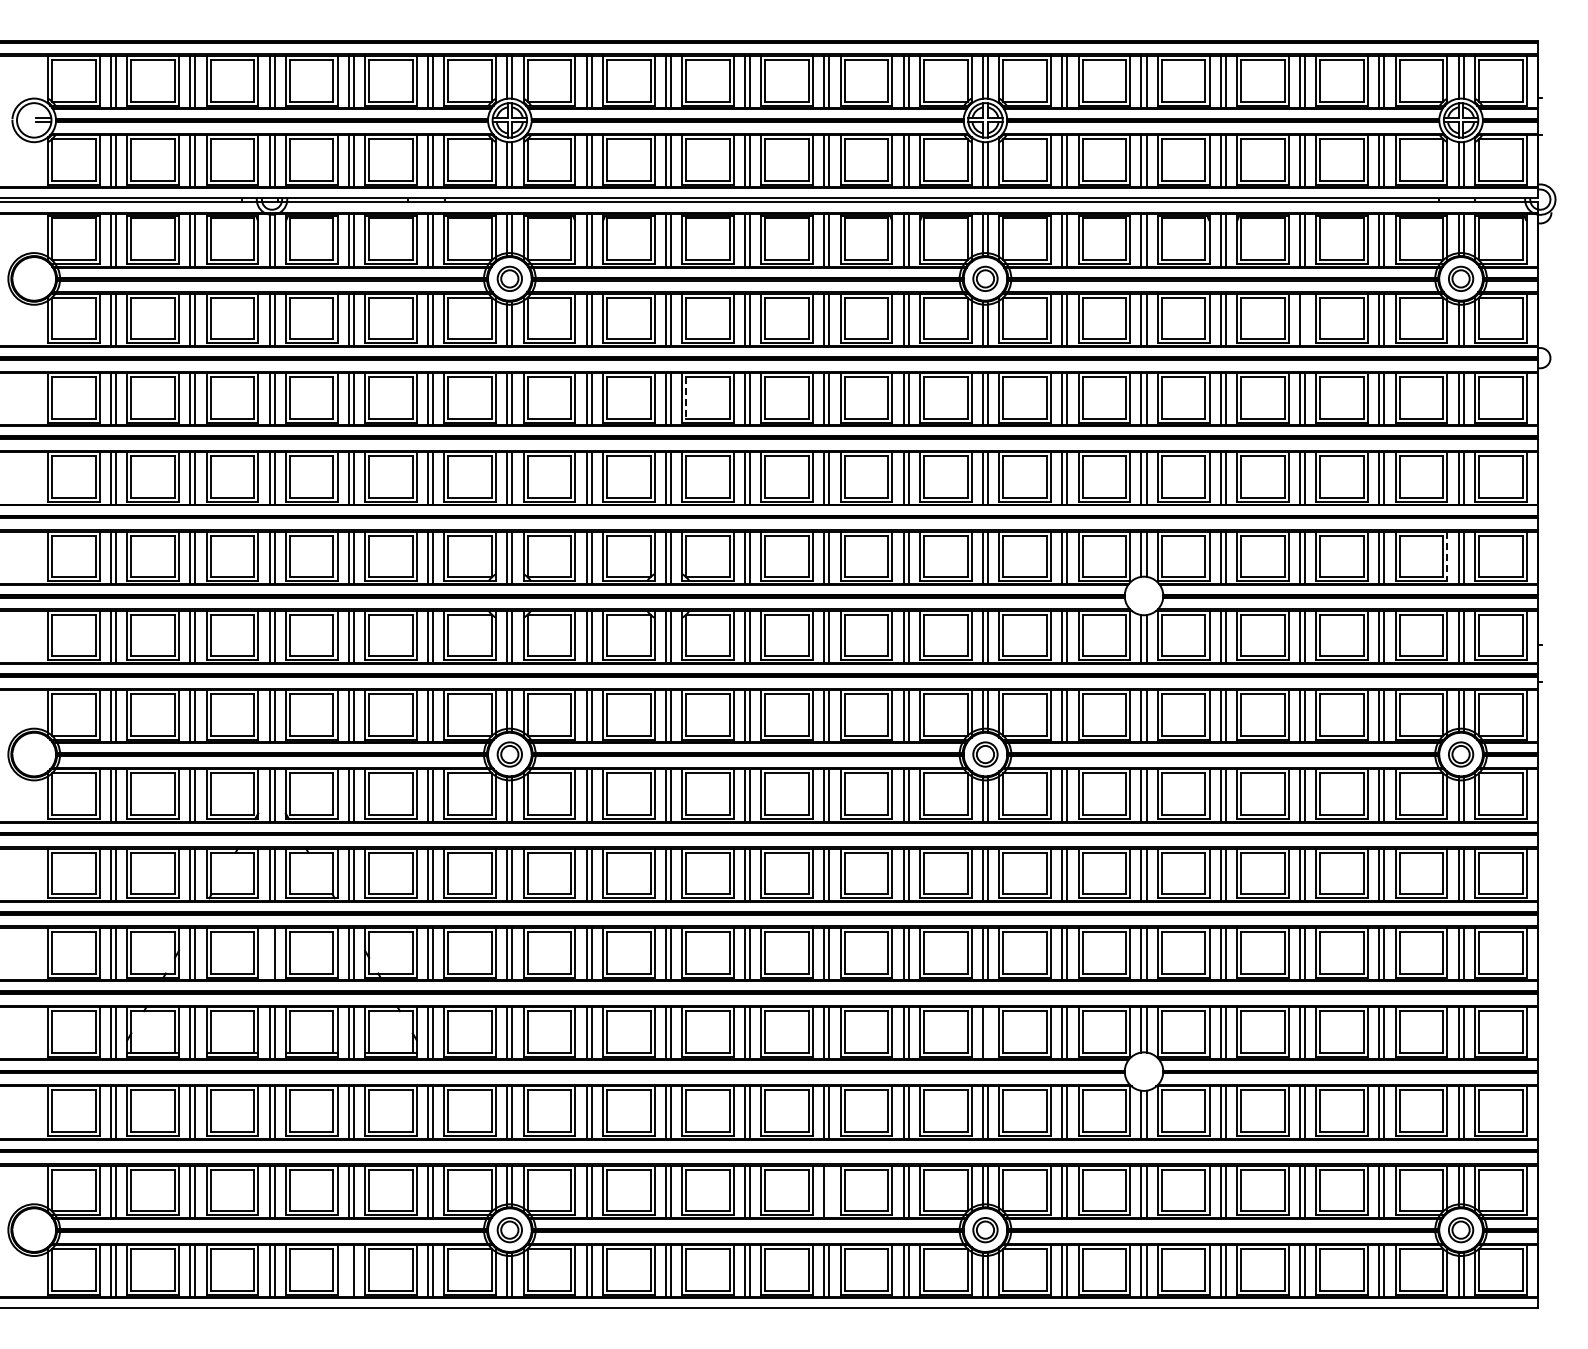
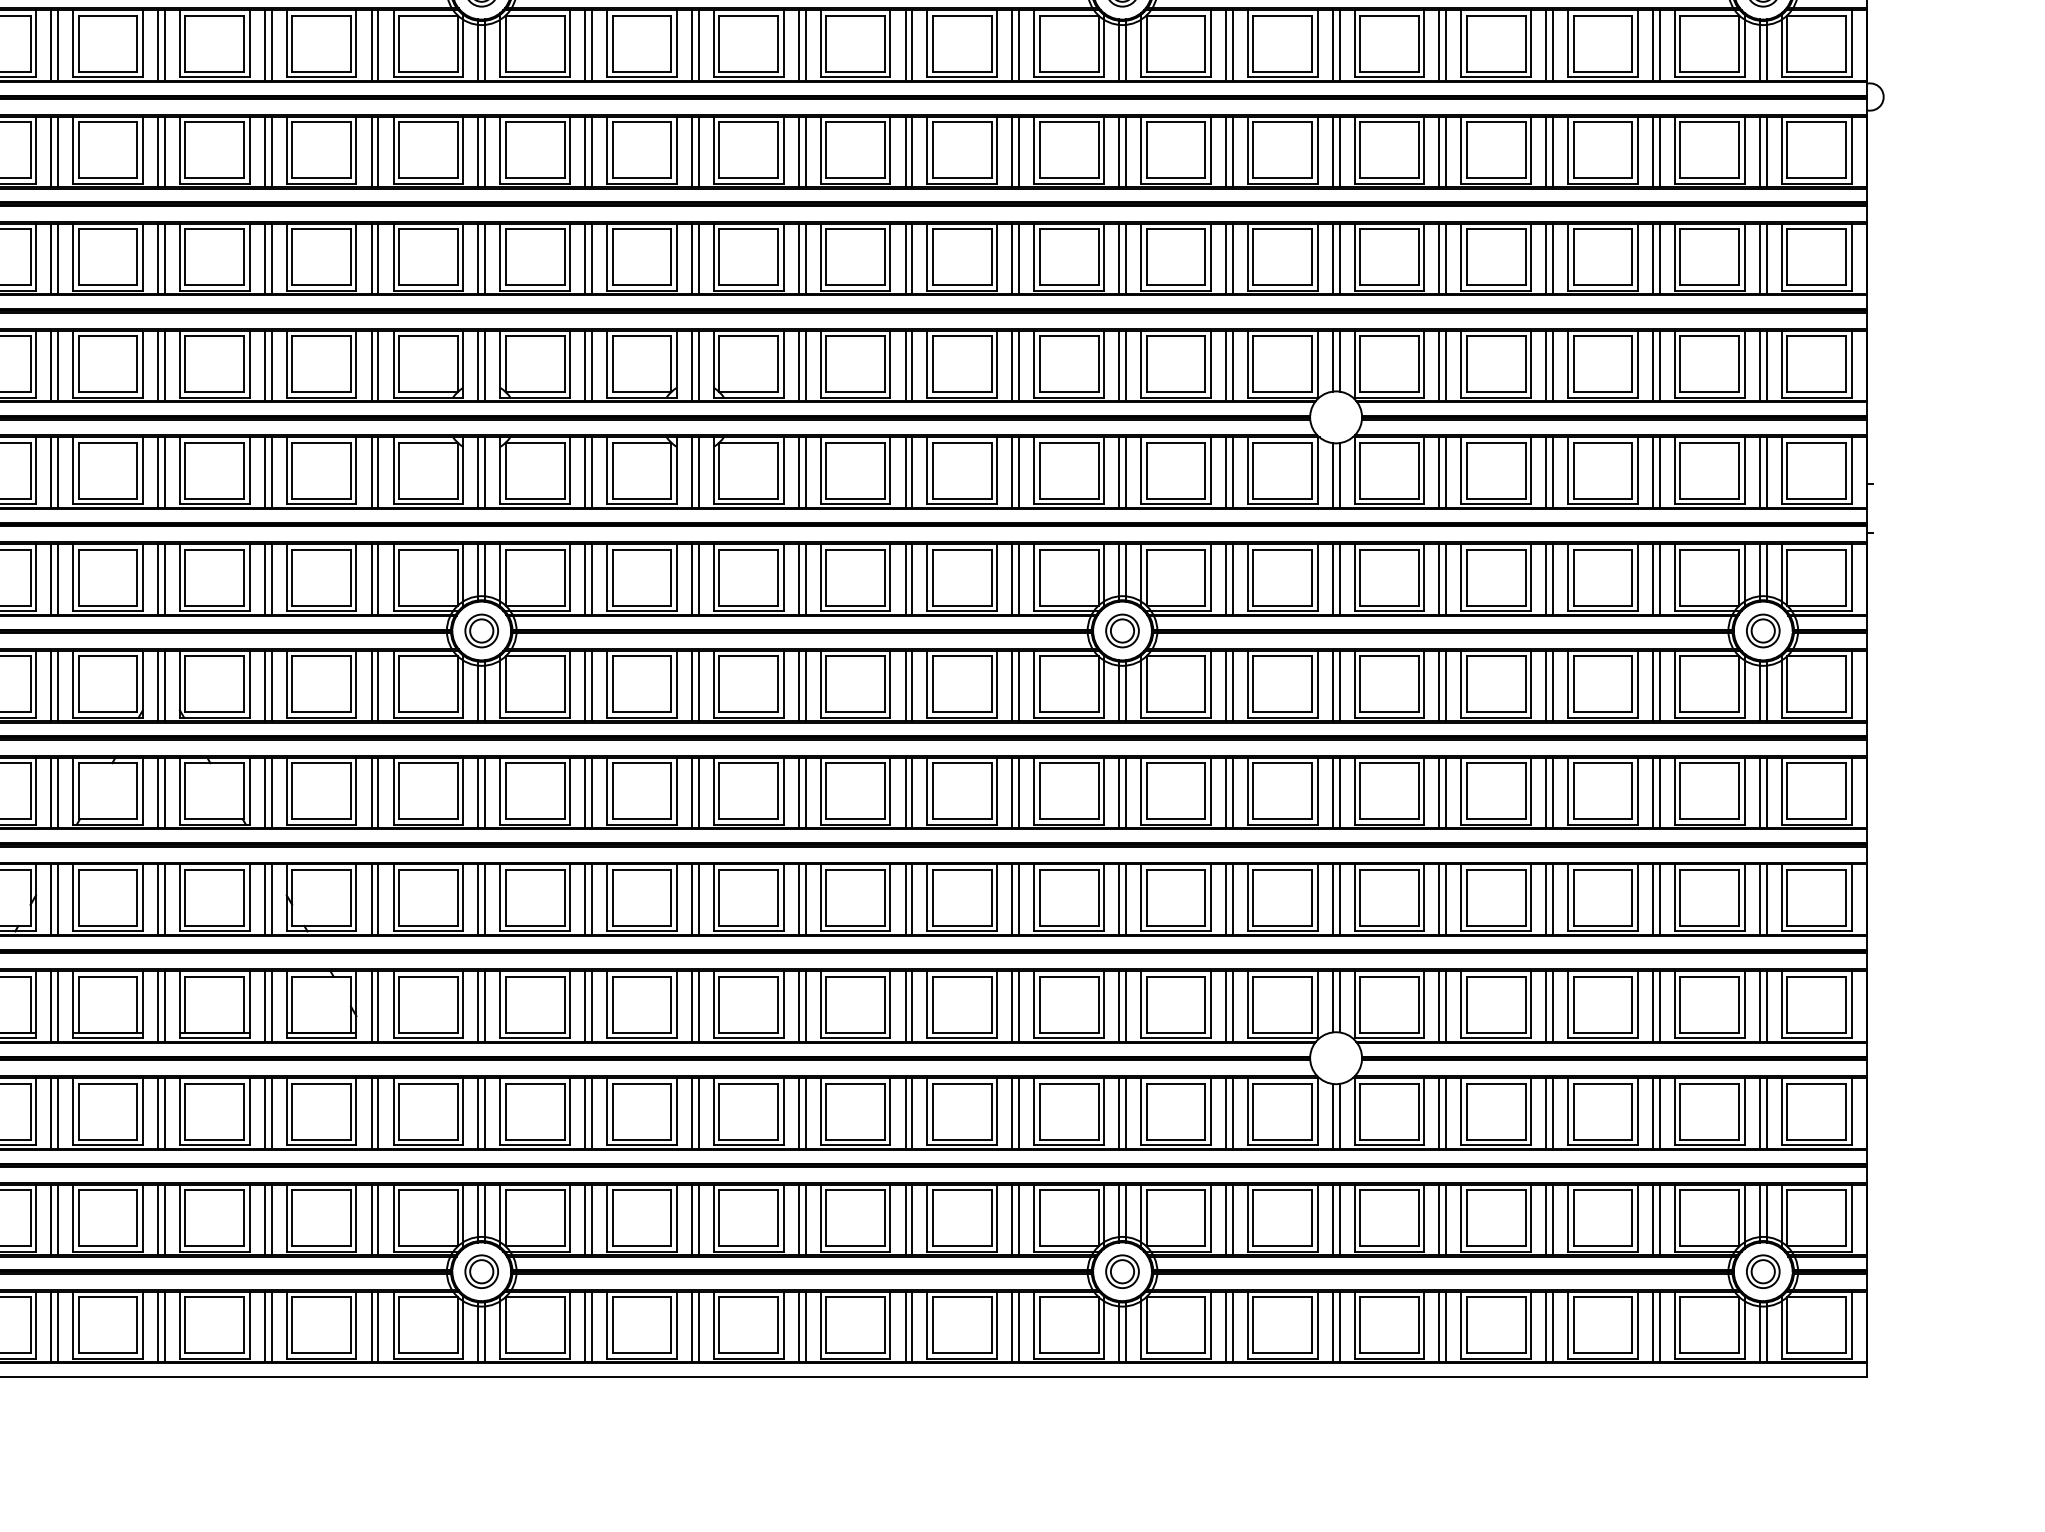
line: (1305, 319) -> (1553, 44), added
line: (686, 397) -> (719, 149), dashed -> solid
line: (1447, 556) -> (1744, 364), dashed -> solid
line: (269, 953) -> (157, 899), added
line: (988, 1033) -> (1126, 1006), added
line: (829, 1191) -> (912, 1219), added
line: (348, 1270) -> (264, 1326), added

